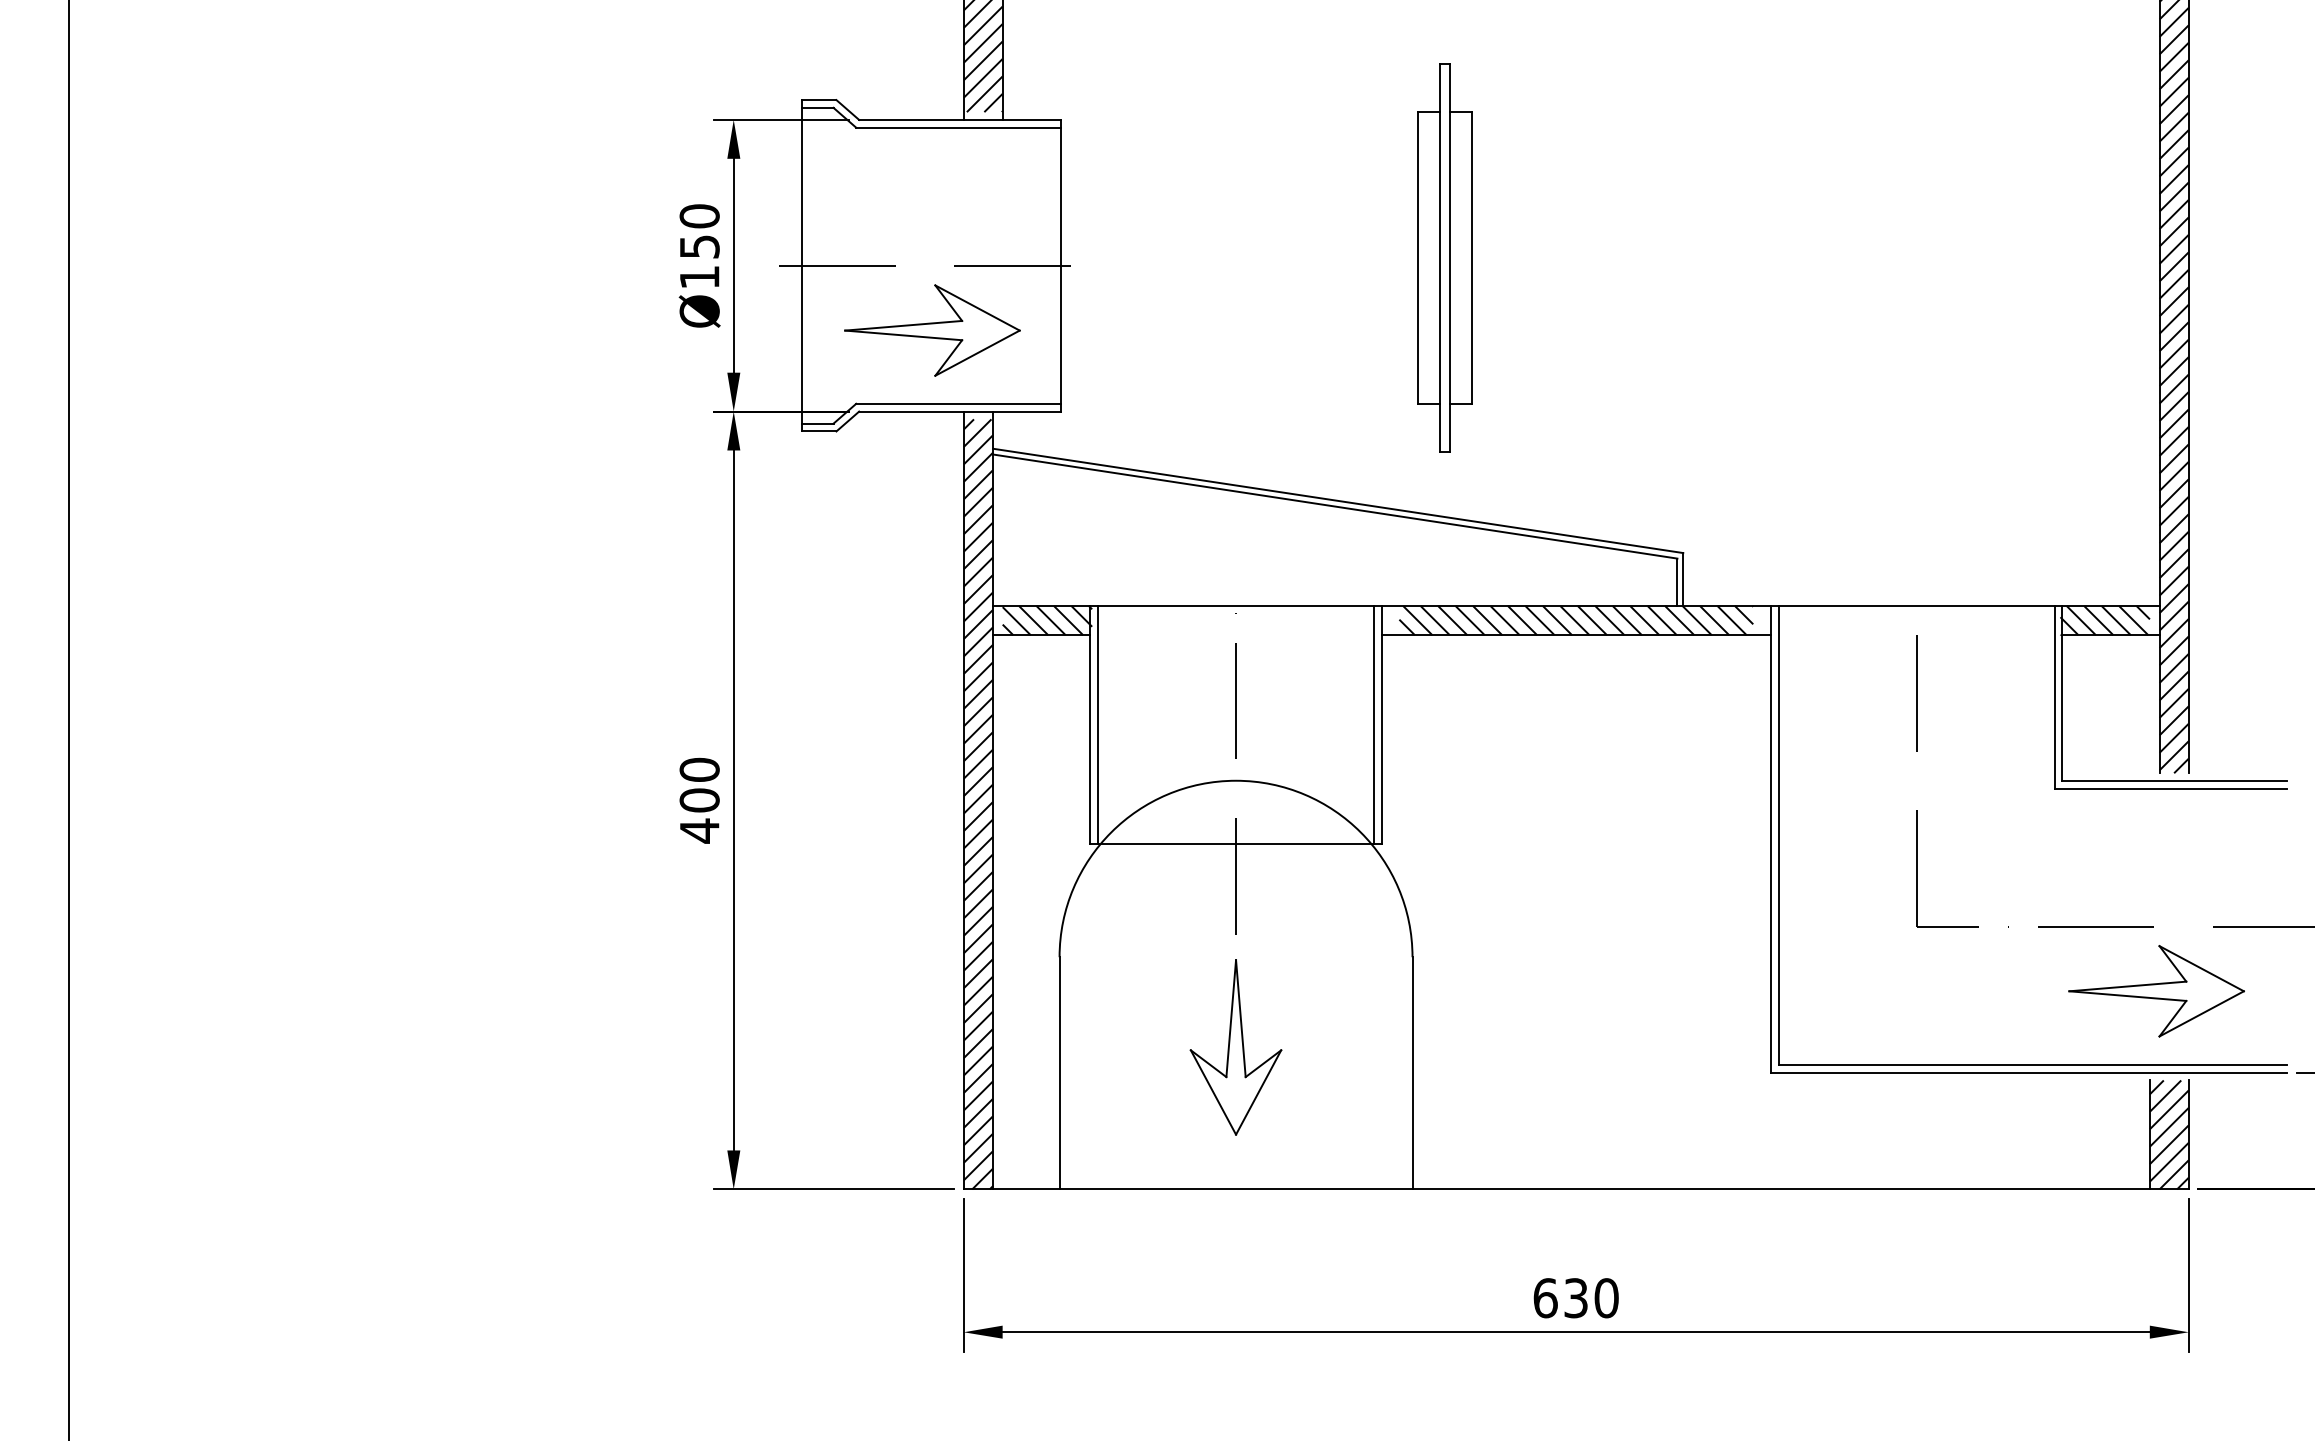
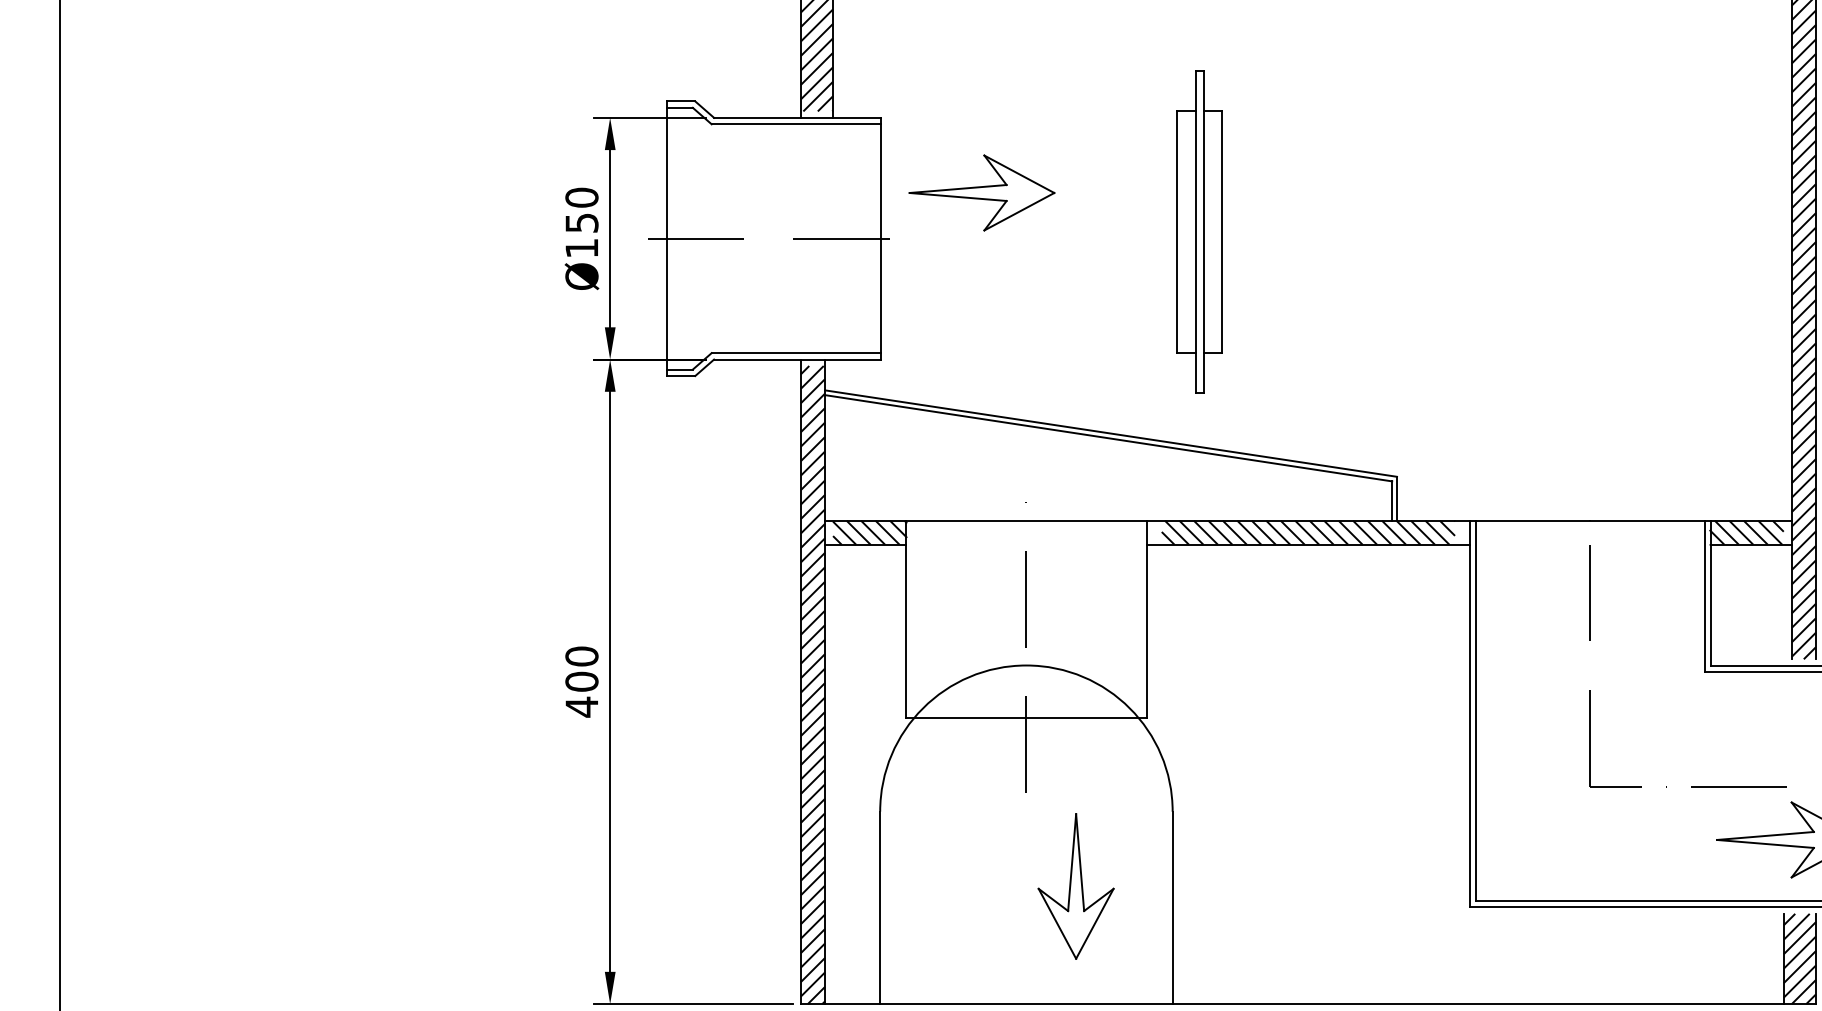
part: (932, 330) -> (982, 192), moved
line: (1097, 725) -> (911, 619), removed
line: (1374, 725) -> (1141, 619), removed
part: (1235, 1047) -> (1075, 886), moved

